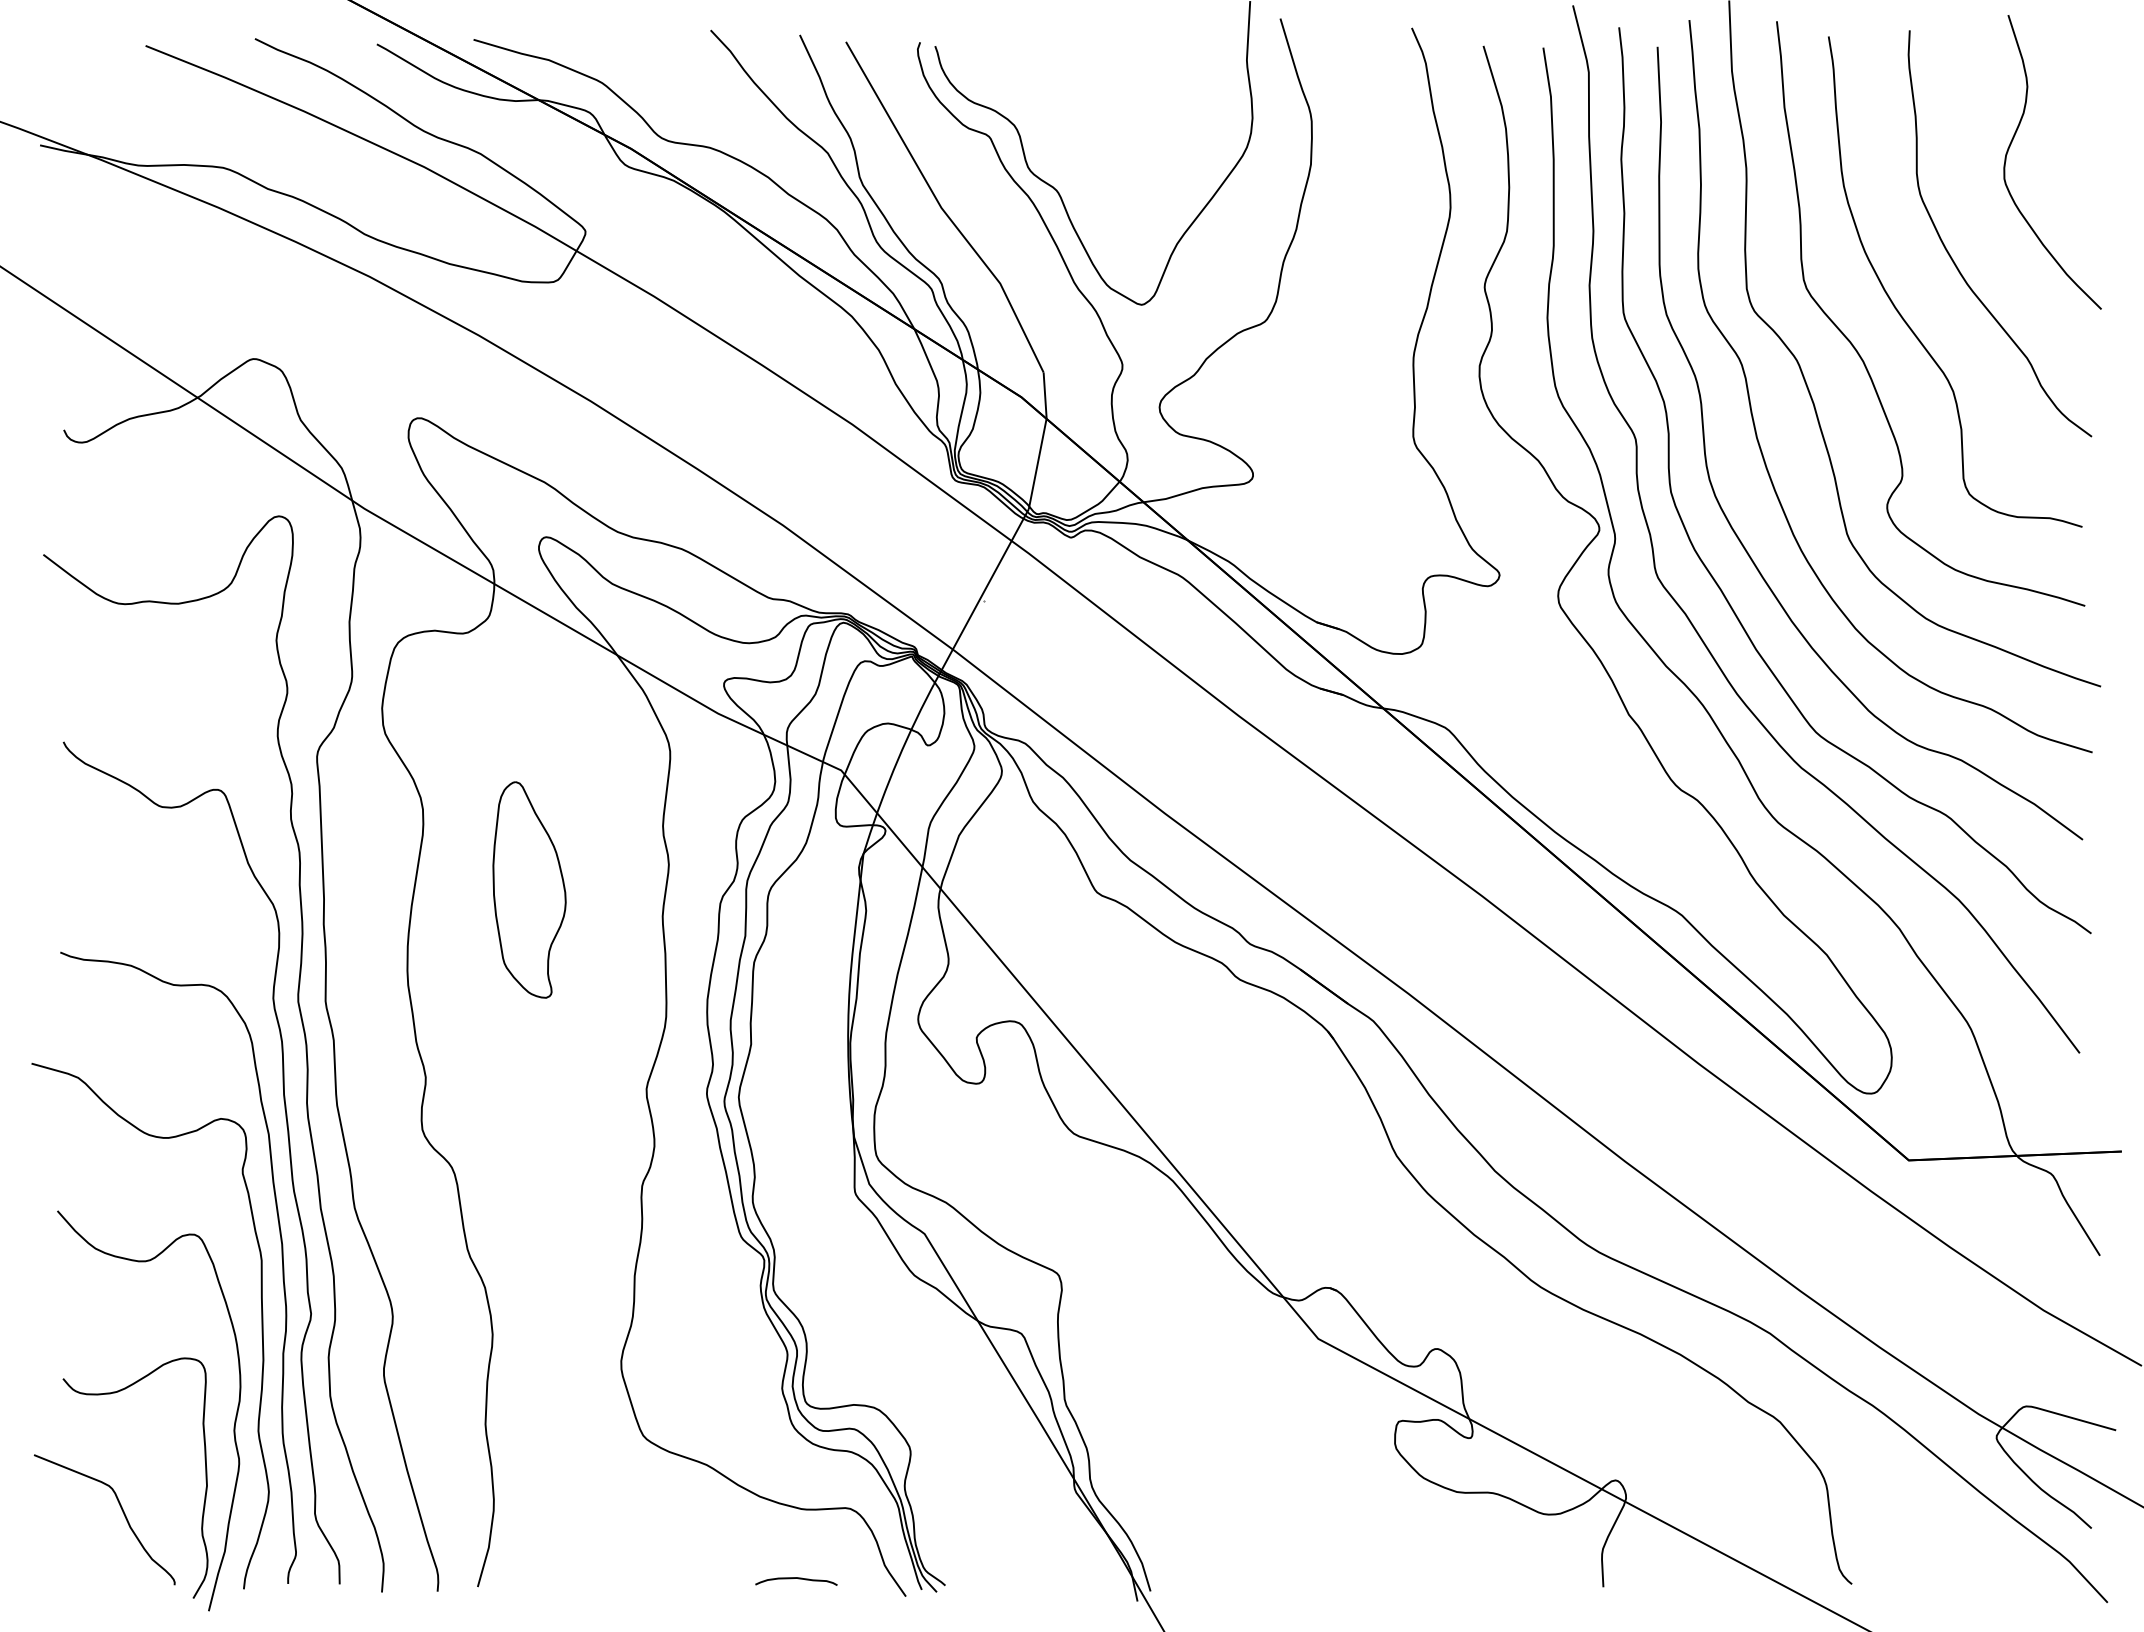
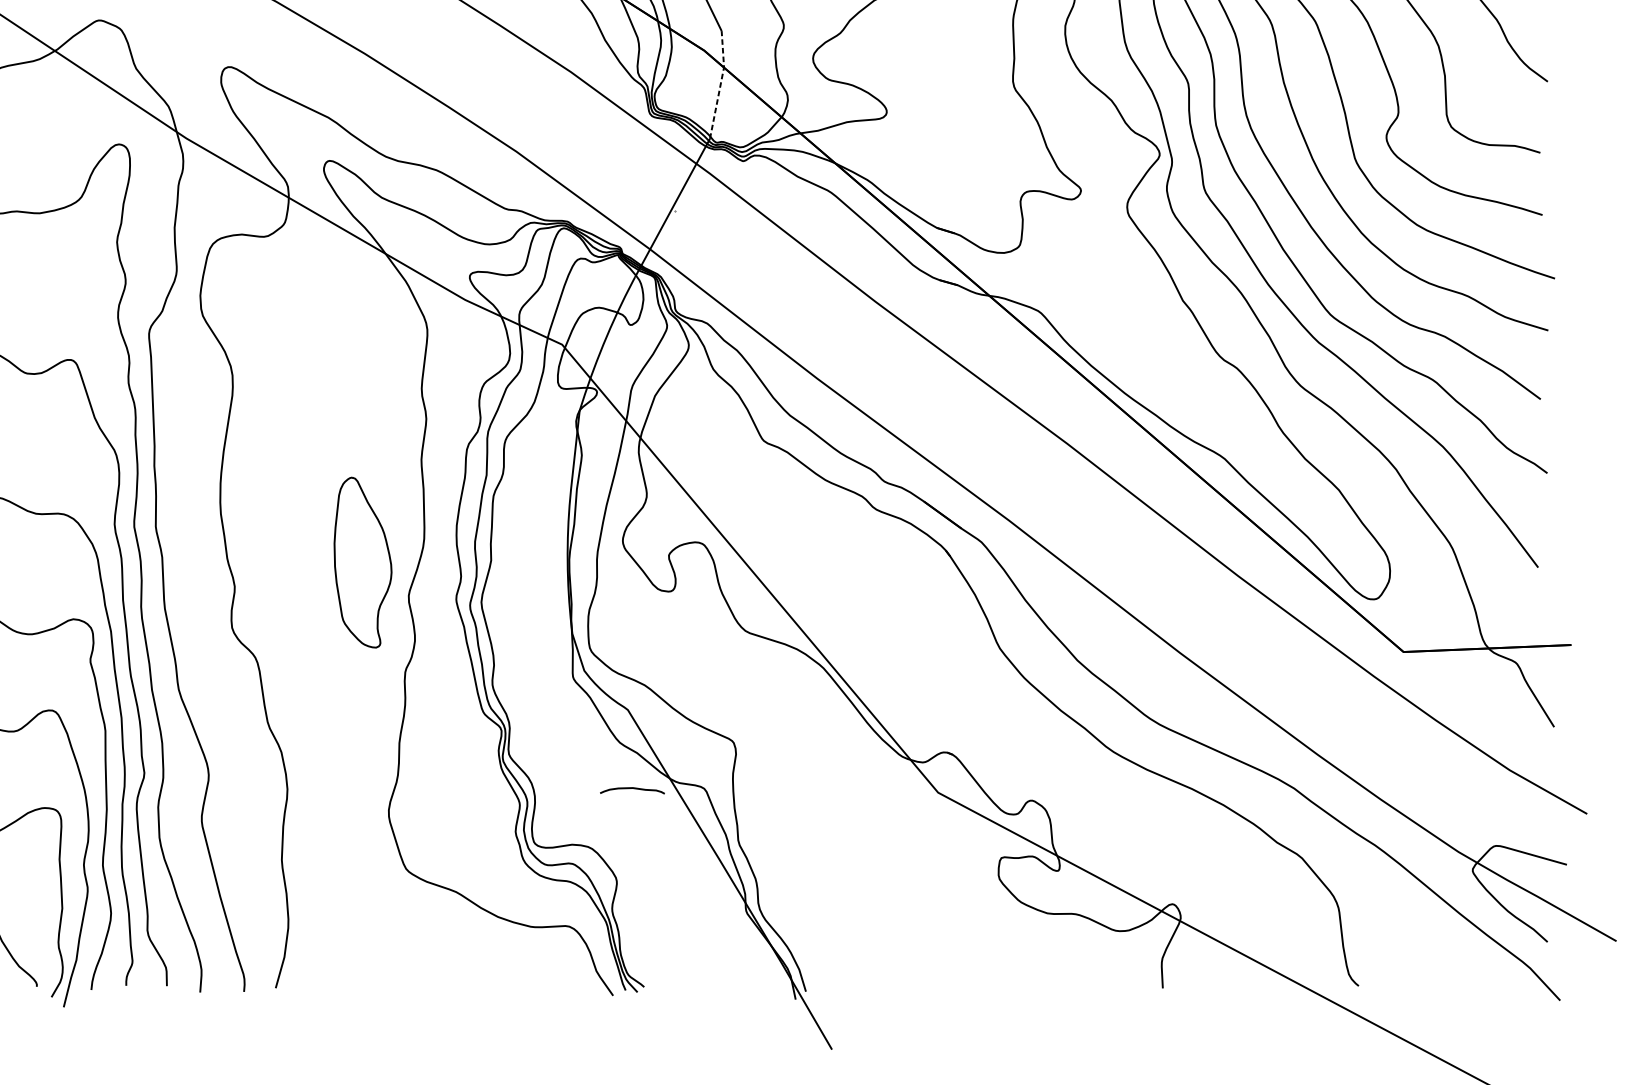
line: (1042, 439) -> (720, 83), solid -> dashed
part: (529, 889) -> (363, 562), moved
curve: (798, 1579) -> (634, 789), moved

